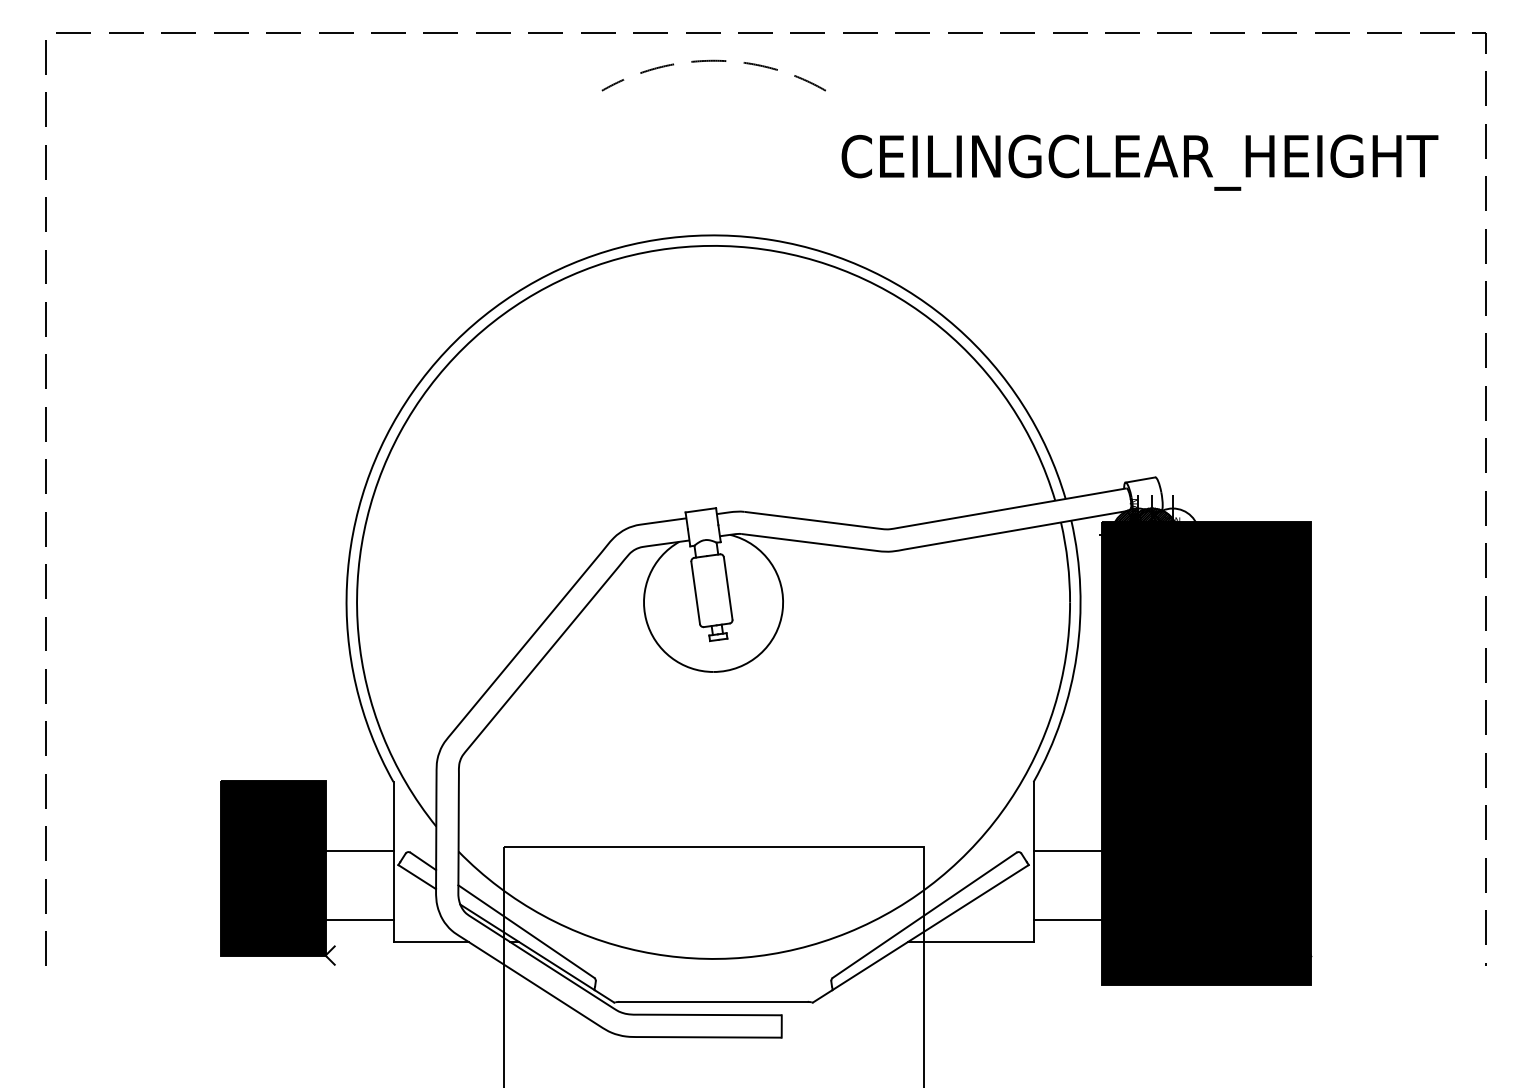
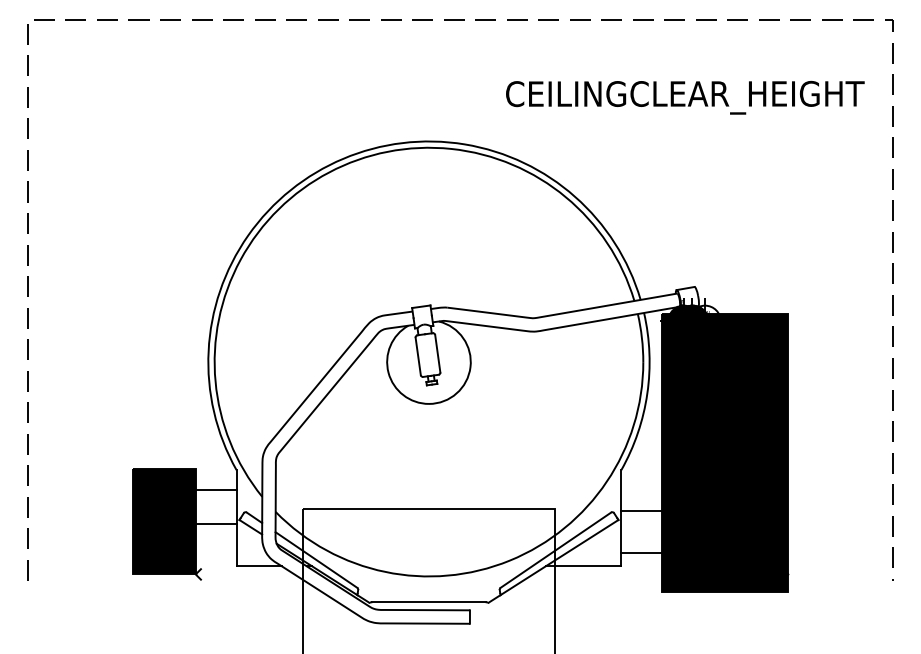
arc: (712, 62) -> (428, 37), removed
line: (358, 850) -> (215, 490), moved
line: (358, 920) -> (215, 524), moved

